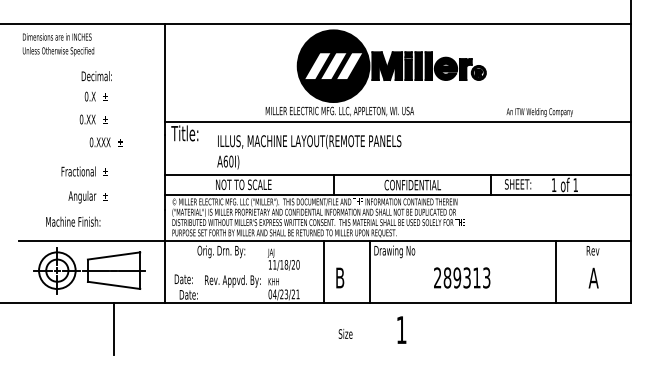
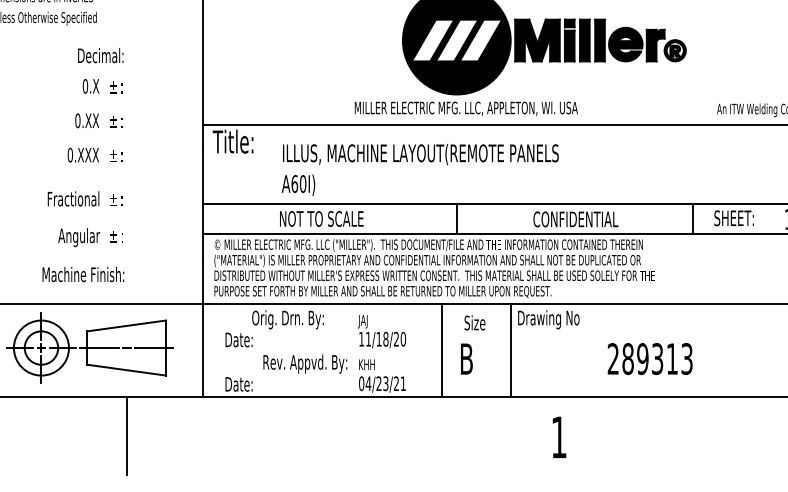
text: (105, 142) -> (91, 155), moved
text: (73, 221) -> (83, 274), moved
text: (183, 279) -> (238, 340), moved
text: (345, 333) -> (474, 322), moved

